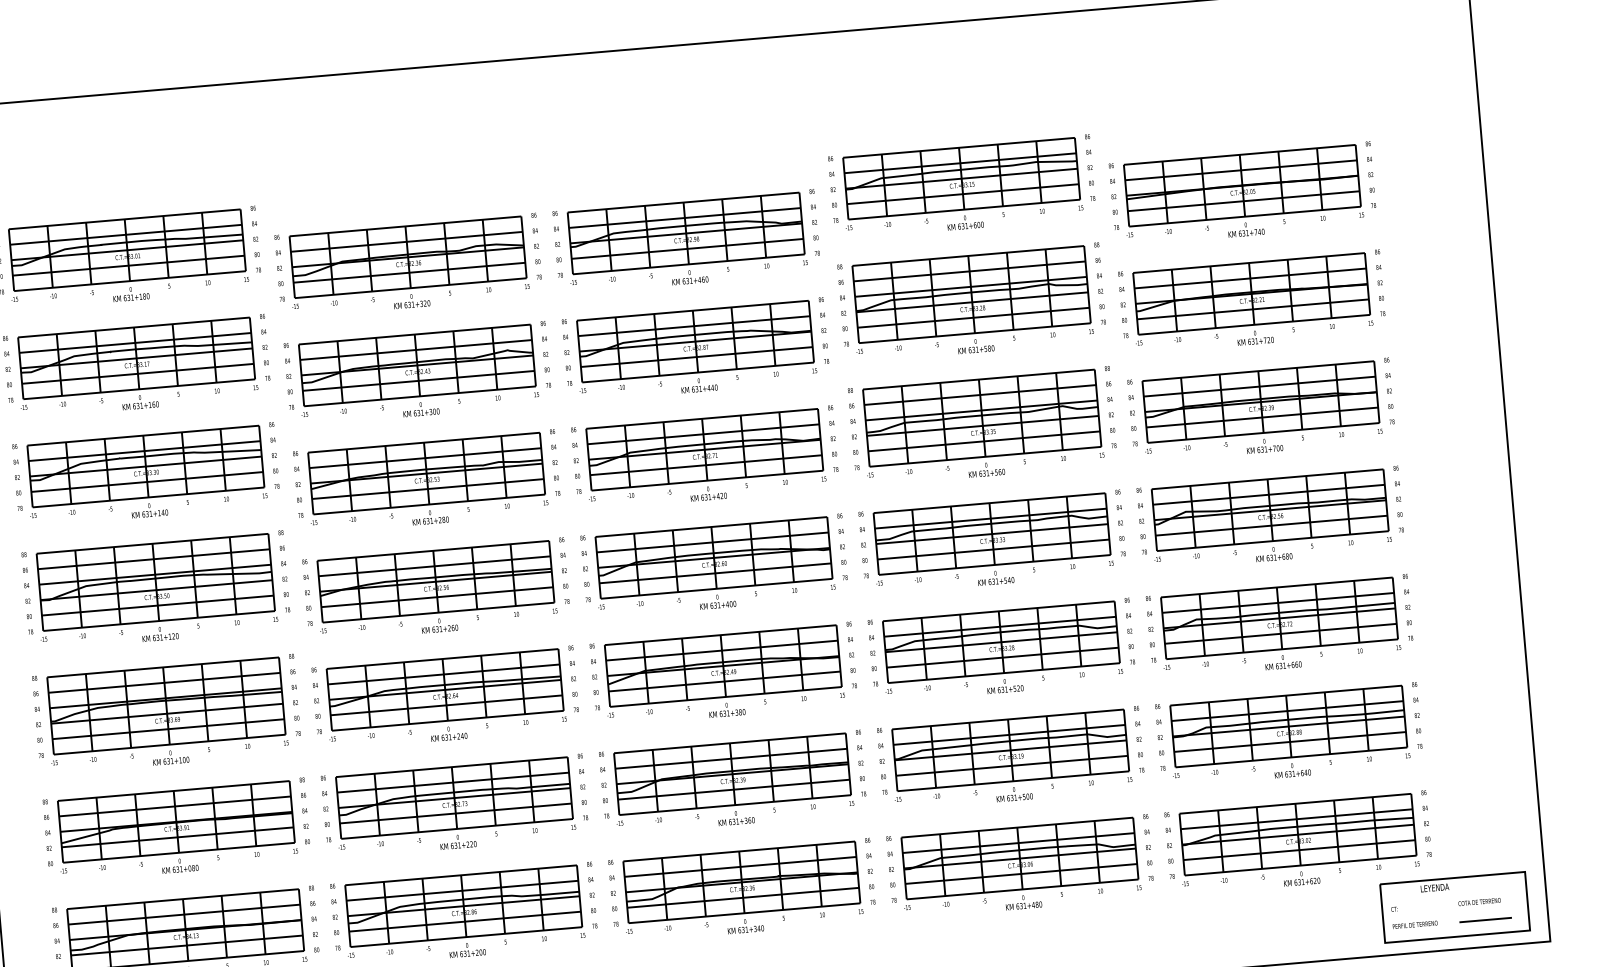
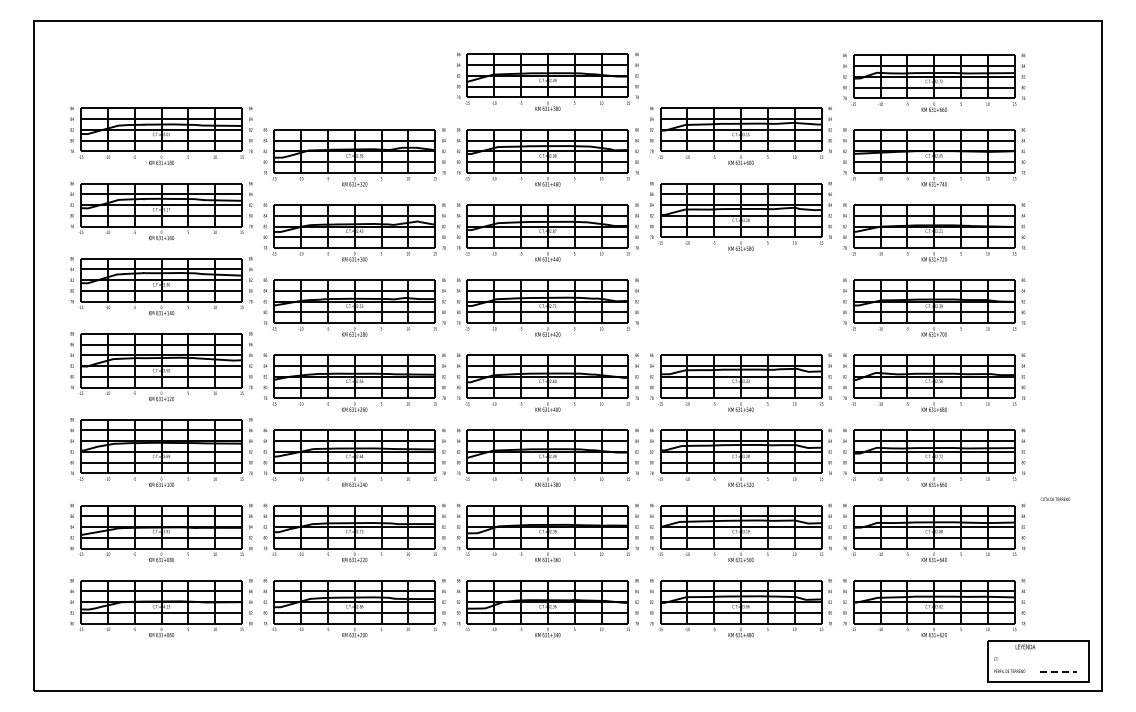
part: (1234, 86) -> (934, 82), added
part: (677, 132) -> (547, 81), added
part: (982, 425) -> (740, 301), removed
text: (1479, 900) -> (1055, 498), moved
line: (1487, 920) -> (1059, 672), solid -> dashed

